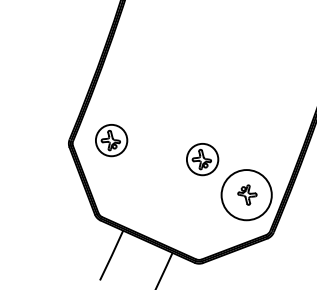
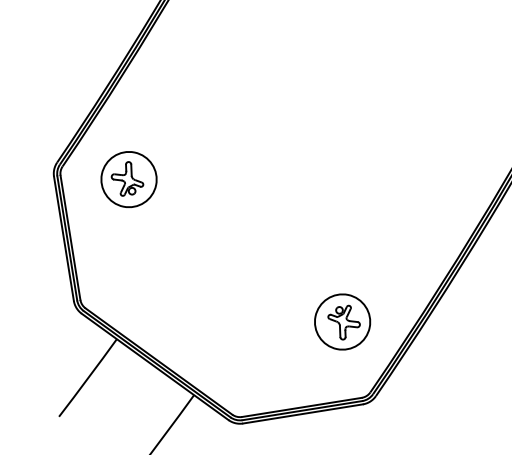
part: (202, 159) -> (279, 244), removed
circle: (246, 194) -> (342, 320), size x0.62

